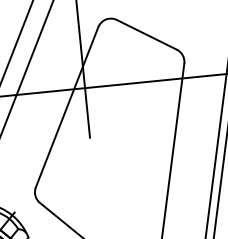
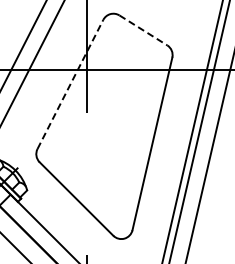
line: (147, 34) -> (143, 30), solid -> dashed
line: (67, 107) -> (70, 84), solid -> dashed

